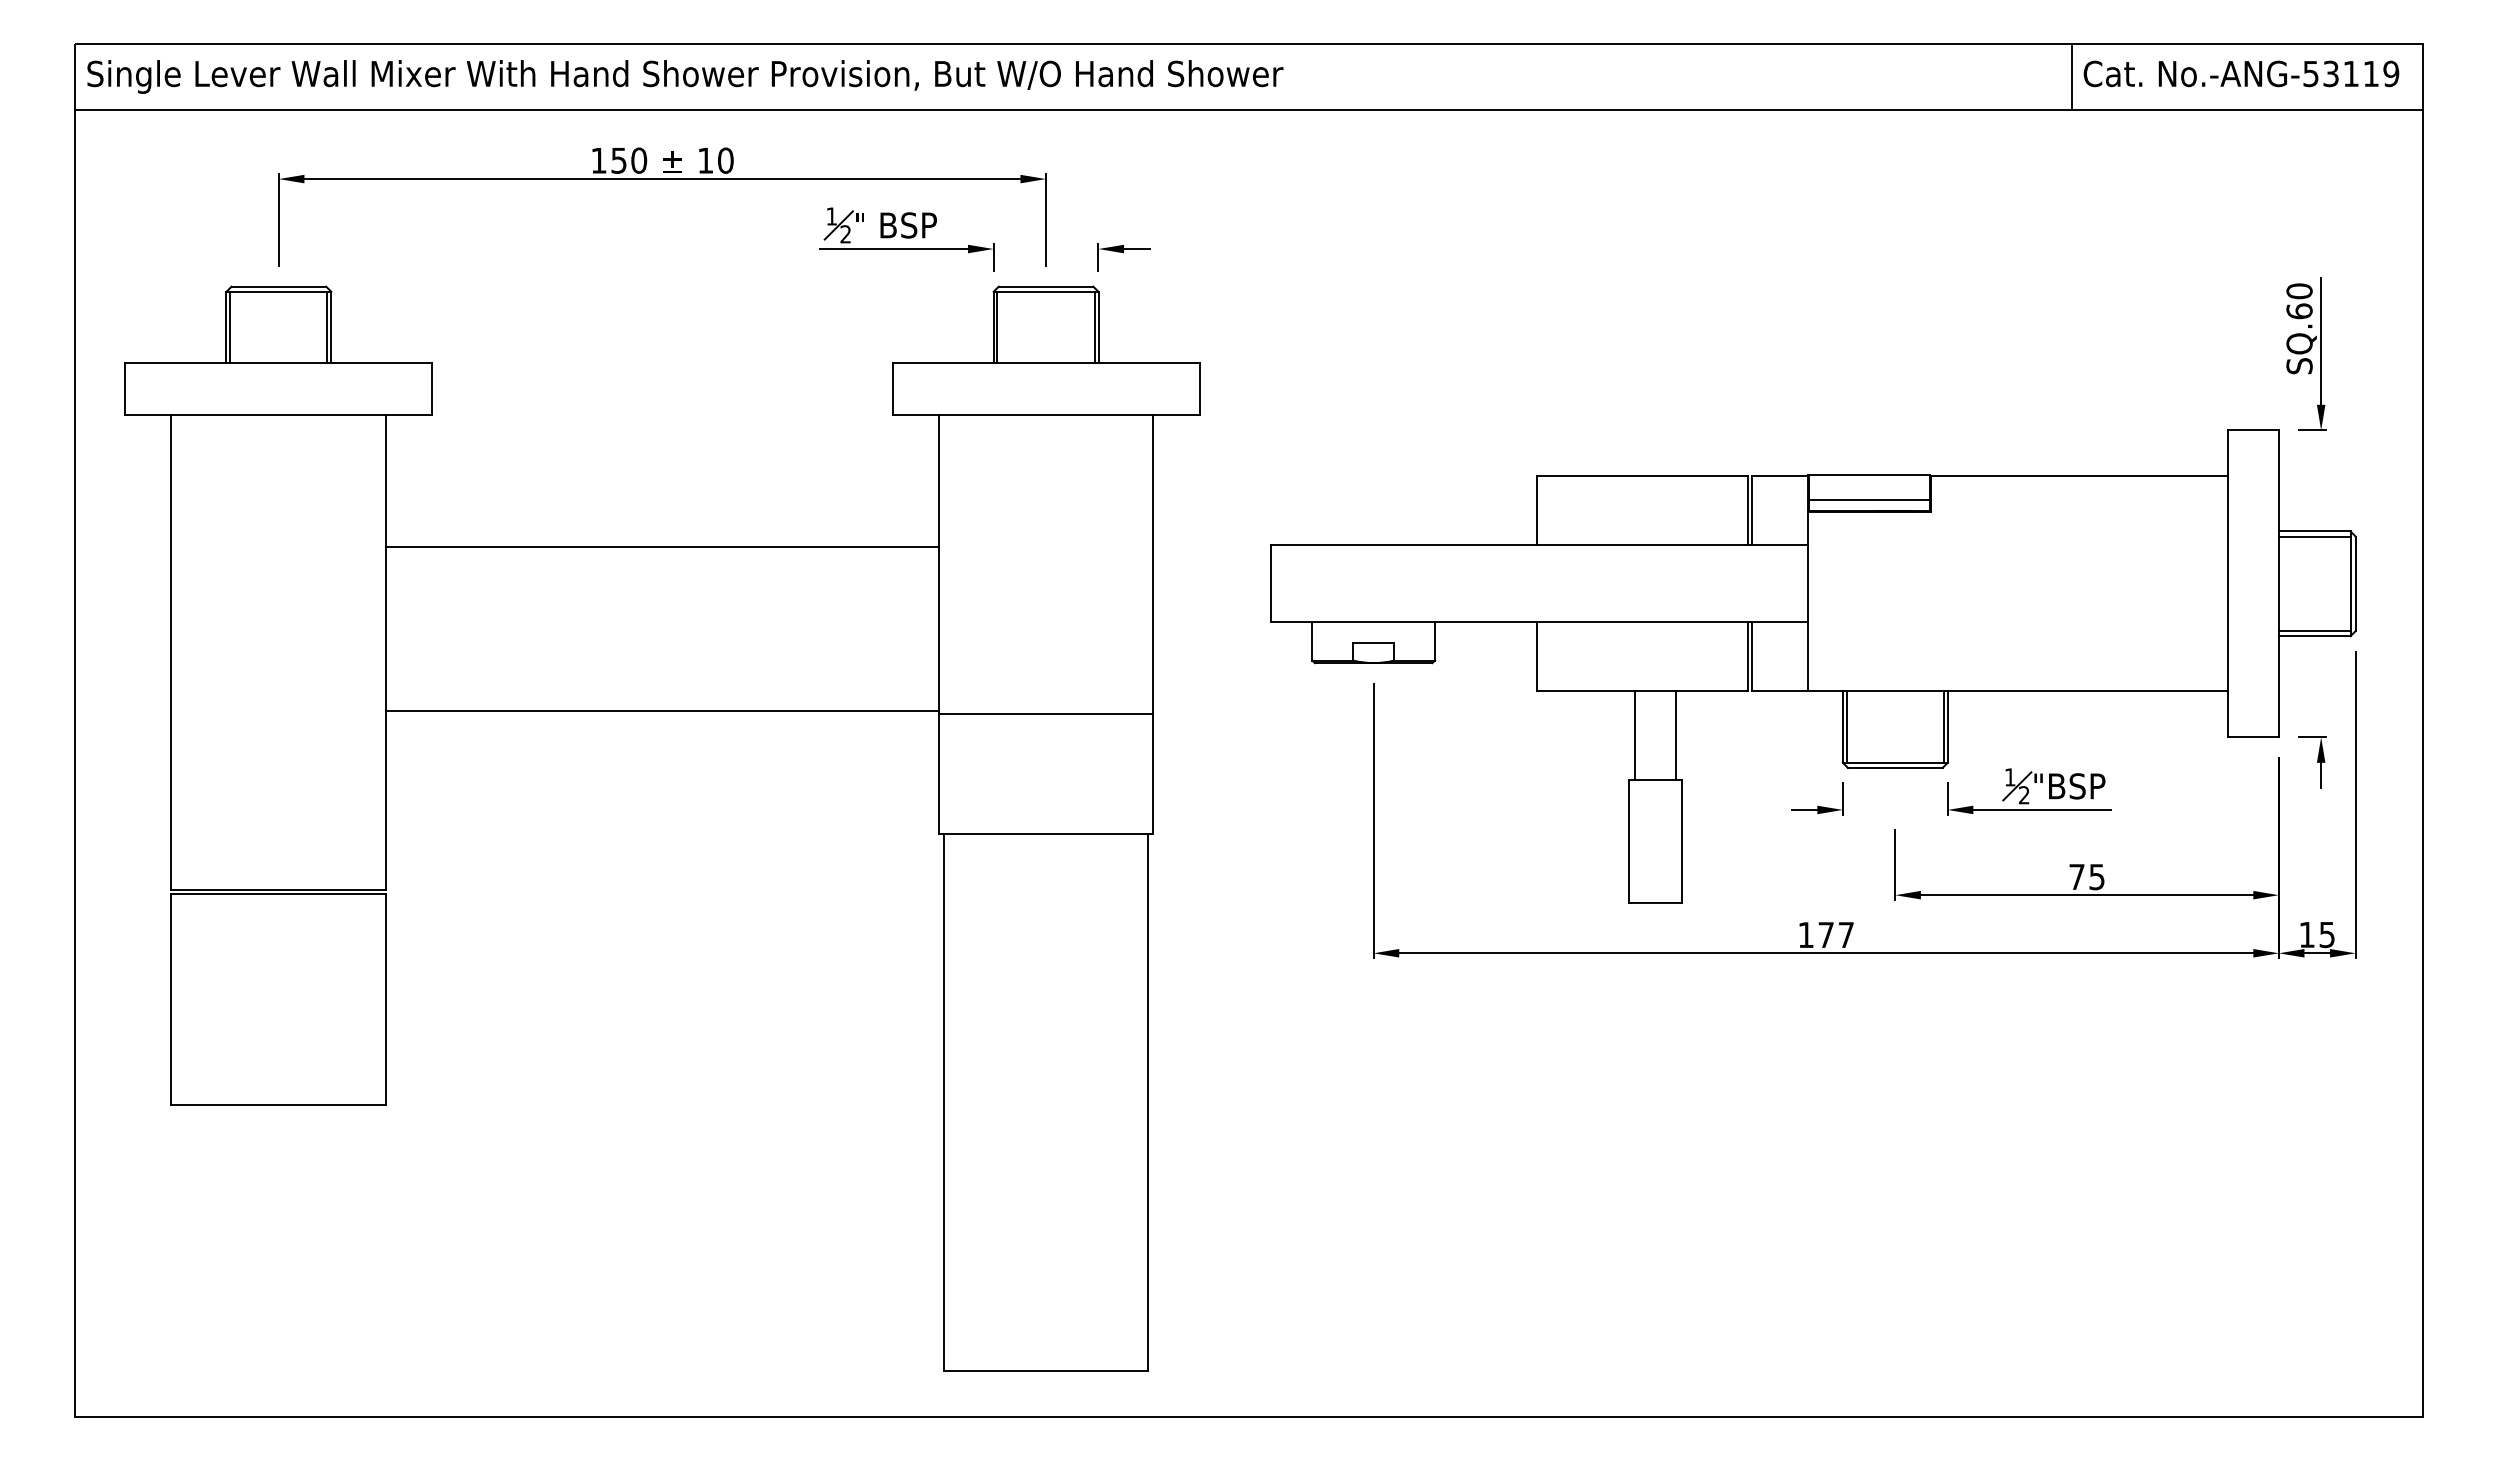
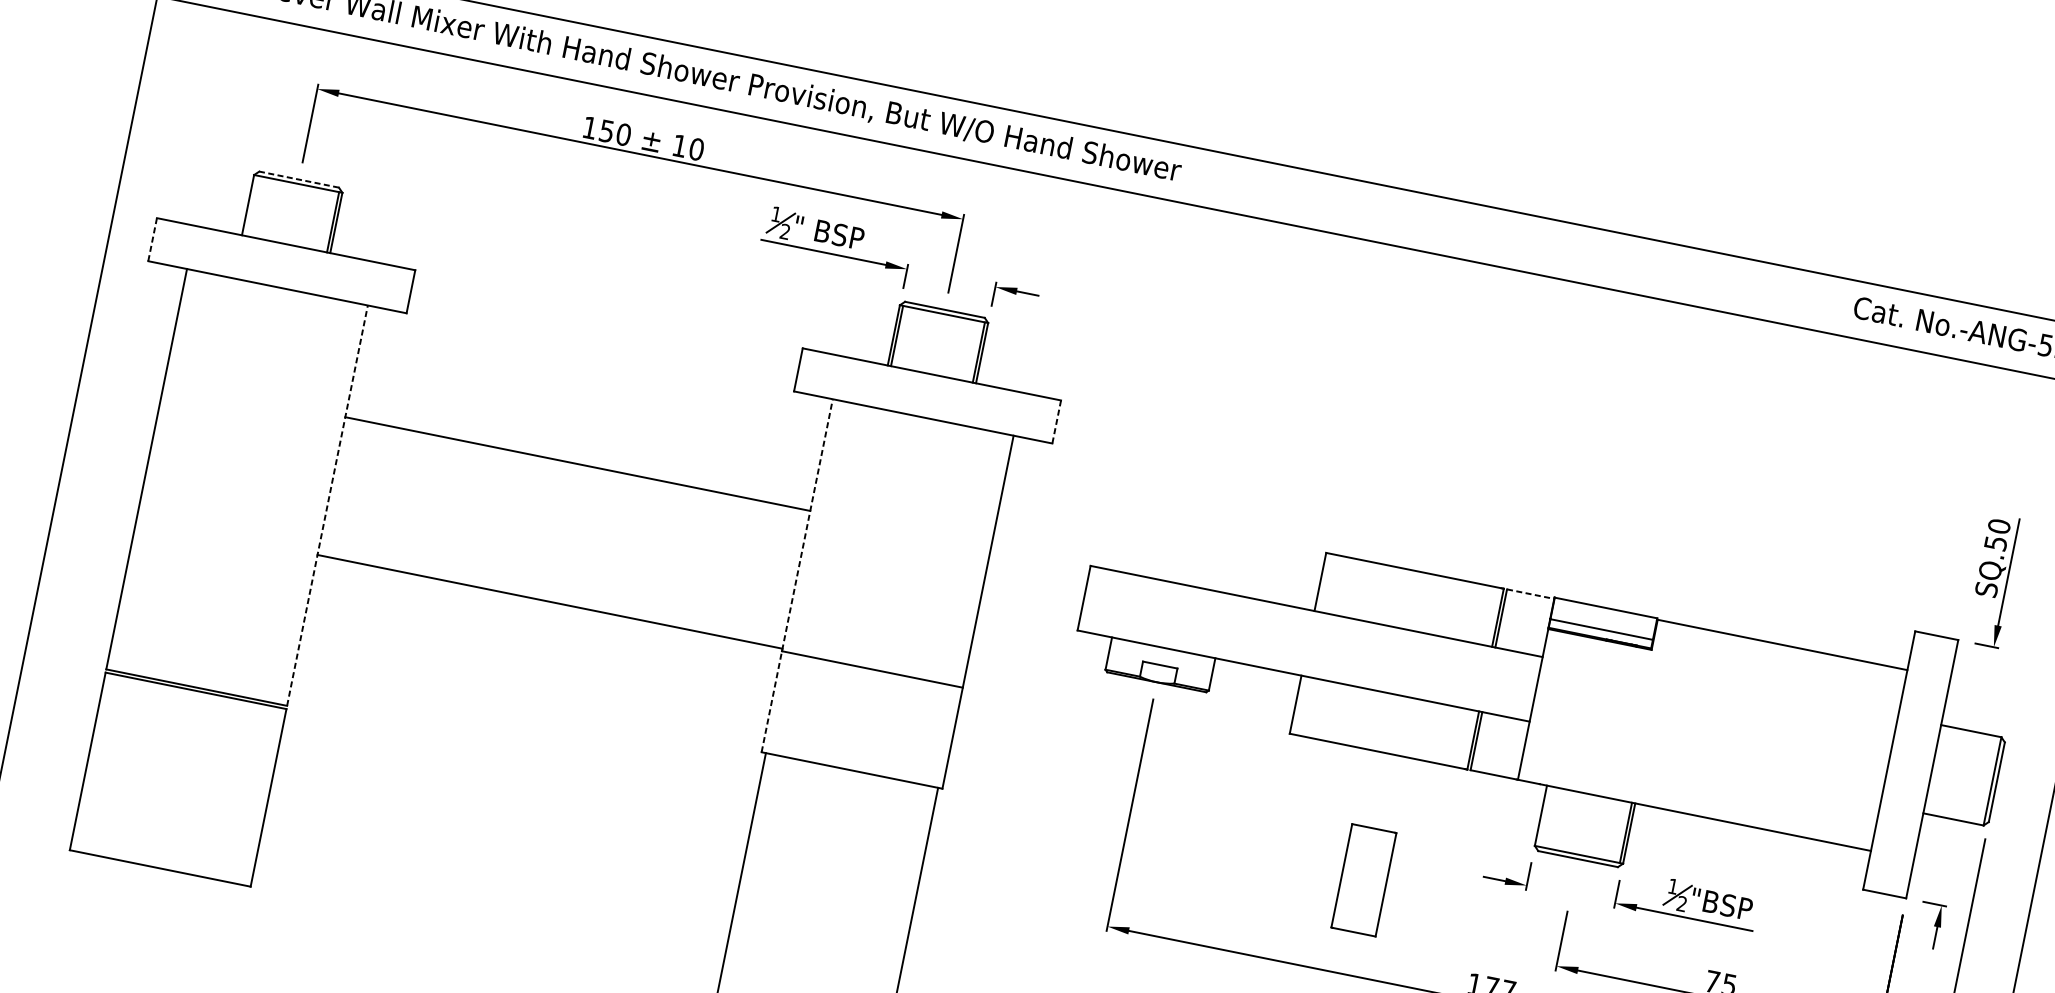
line: (2071, 76) -> (1843, 306), removed
line: (278, 286) -> (298, 179), solid -> dashed
text: (2299, 311) -> (1995, 543), SQ.60 -> SQ.50
line: (230, 327) -> (251, 205), removed
line: (125, 388) -> (152, 239), solid -> dashed
line: (1199, 388) -> (1056, 421), solid -> dashed
line: (1780, 476) -> (1530, 594), solid -> dashed
line: (2314, 536) -> (1970, 735), removed
line: (938, 624) -> (797, 575), solid -> dashed
line: (2314, 631) -> (1954, 815), removed
line: (386, 652) -> (327, 505), solid -> dashed
line: (1846, 726) -> (1544, 815), removed
line: (1635, 735) -> (1364, 787), removed
line: (1676, 735) -> (1399, 794), removed

